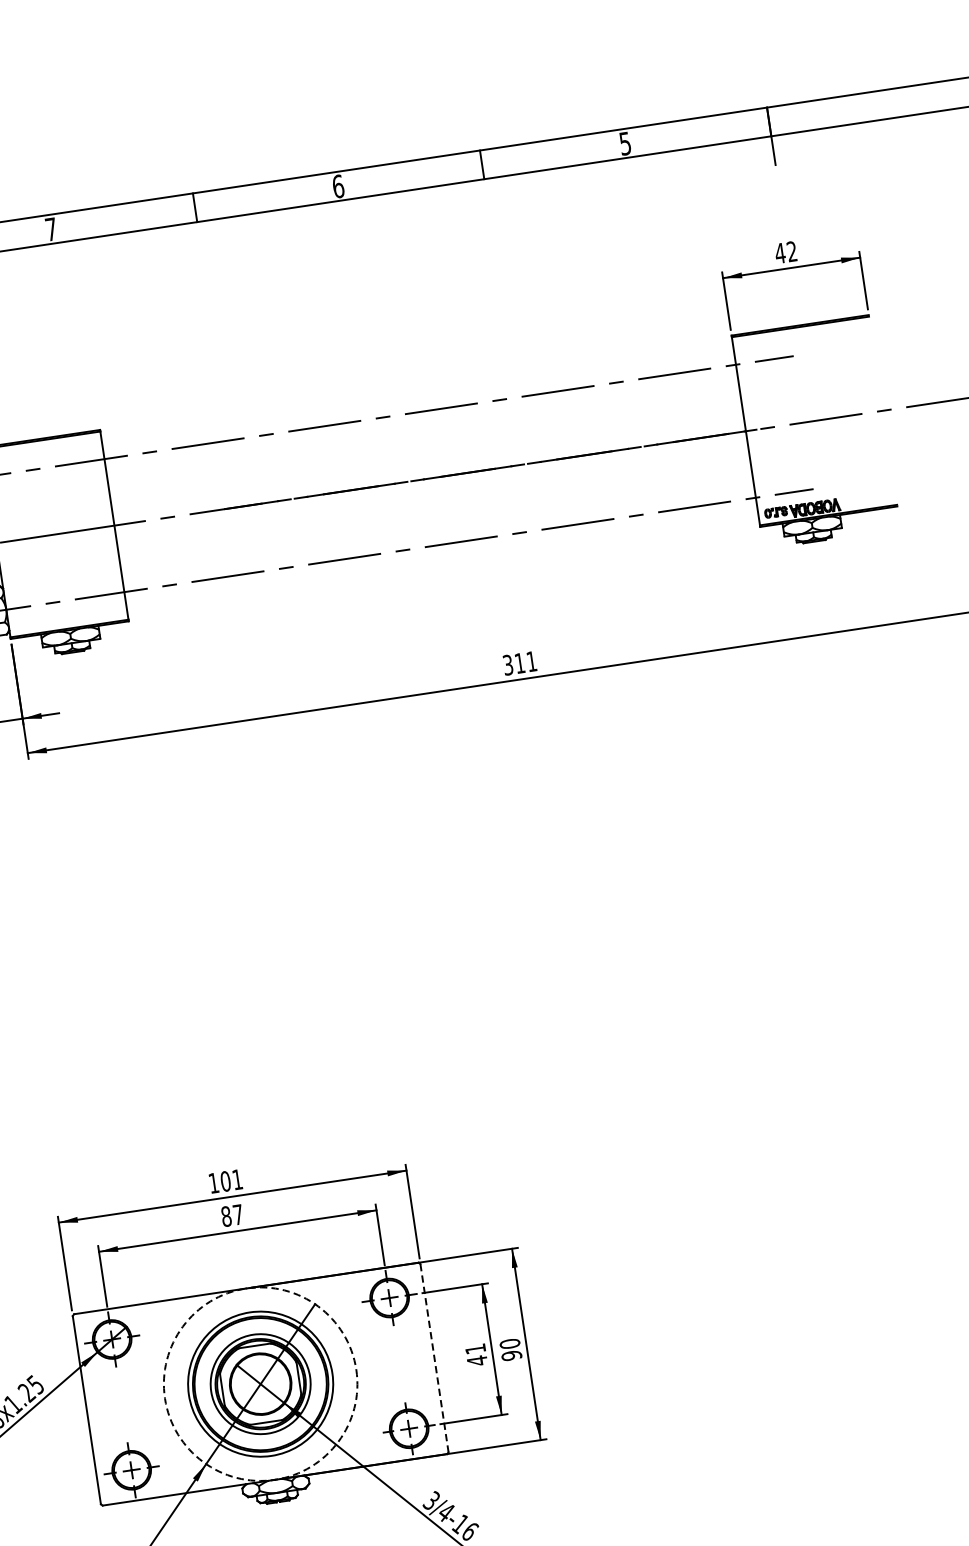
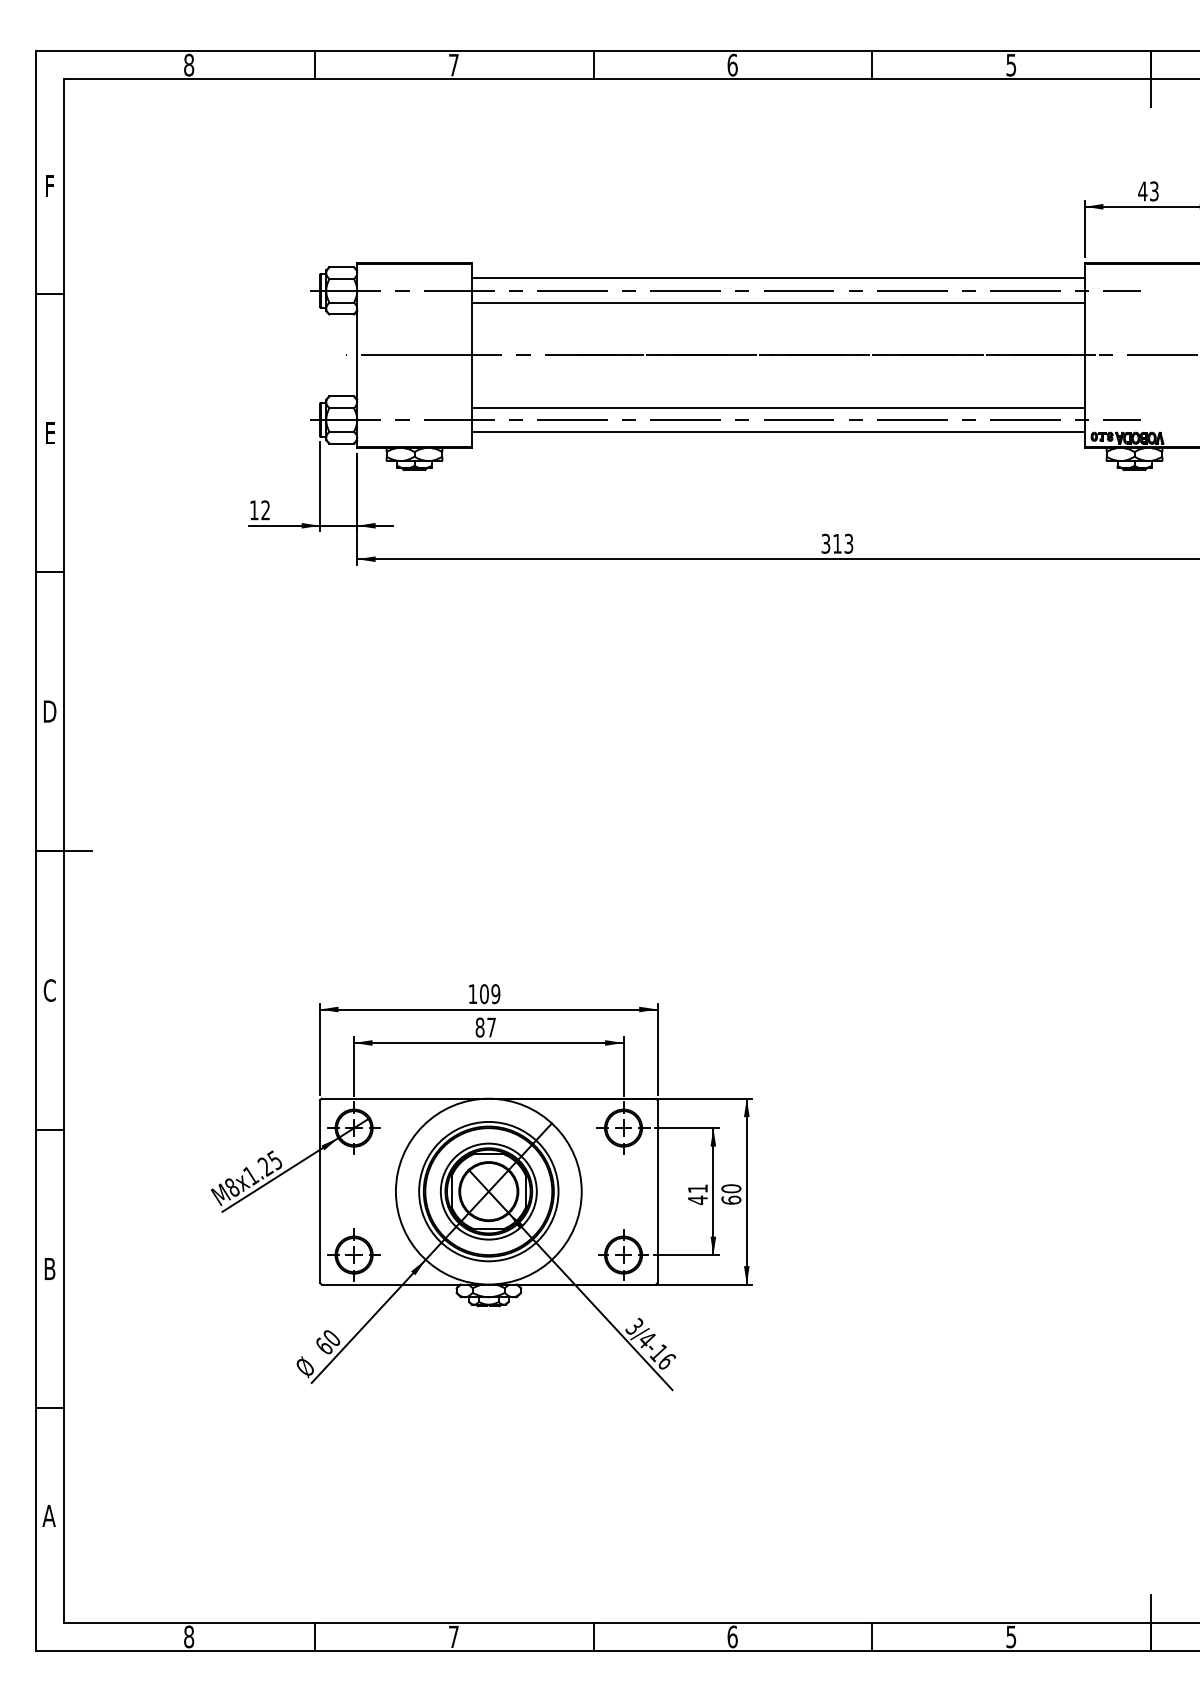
text: (792, 251) -> (1154, 191), 42 -> 43
line: (417, 399) -> (777, 278), added
line: (421, 425) -> (777, 303), added
line: (437, 532) -> (777, 407), added
line: (441, 557) -> (777, 432), added
text: (531, 661) -> (848, 543), 311 -> 313
text: (237, 1180) -> (495, 994), 101 -> 109
text: (511, 1354) -> (731, 1199), 90 -> 60
line: (434, 1359) -> (657, 1192), dashed -> solid
circle: (260, 1384) -> (488, 1191), dashed -> solid

